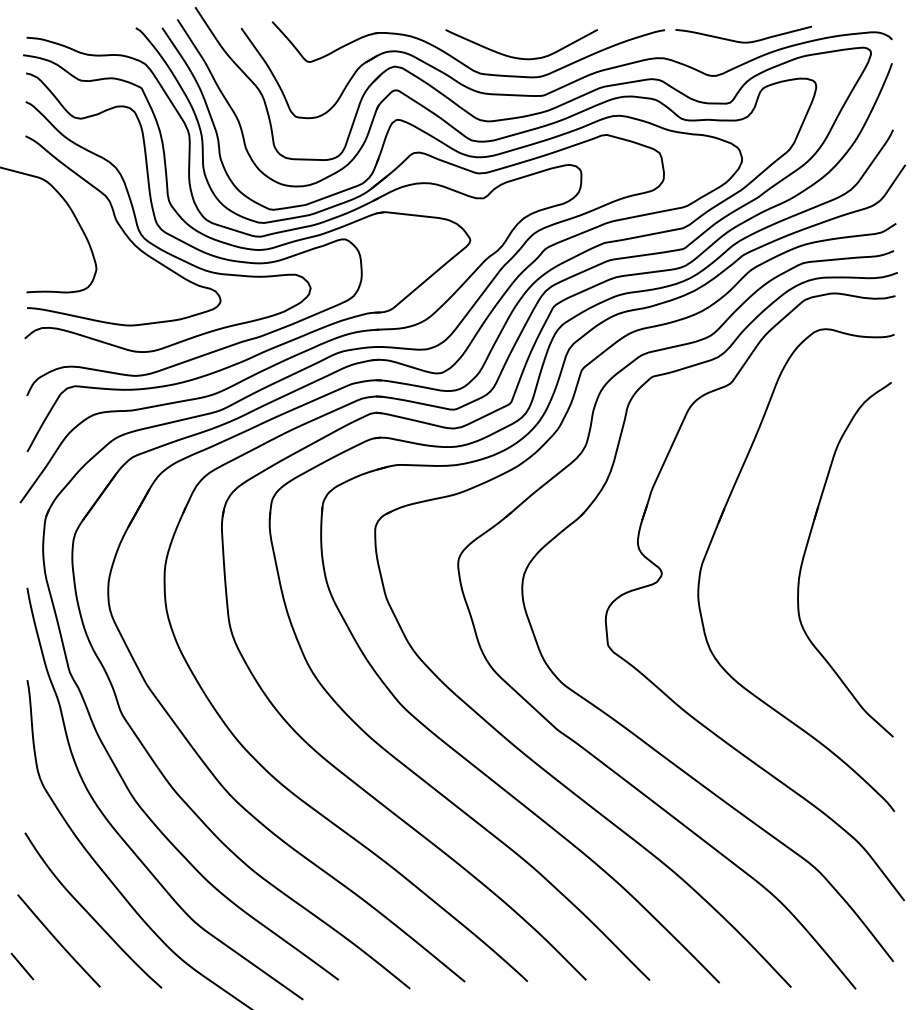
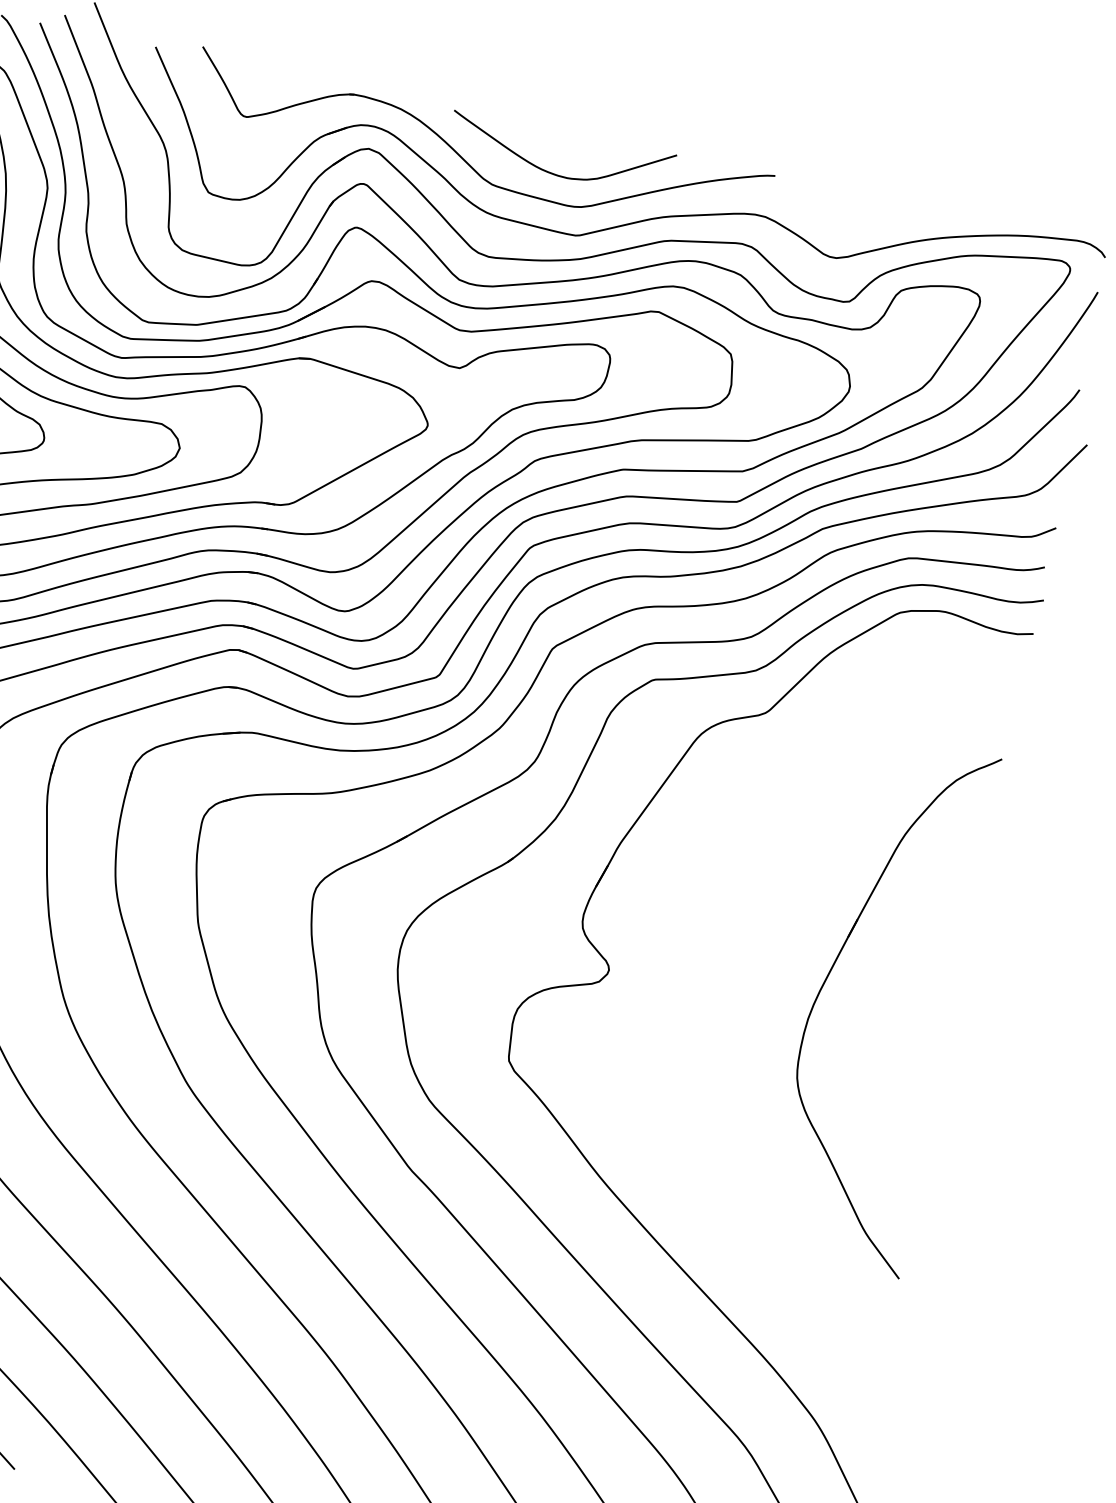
curve: (743, 41) -> (886, 215), removed
part: (713, 538) -> (694, 934), removed

